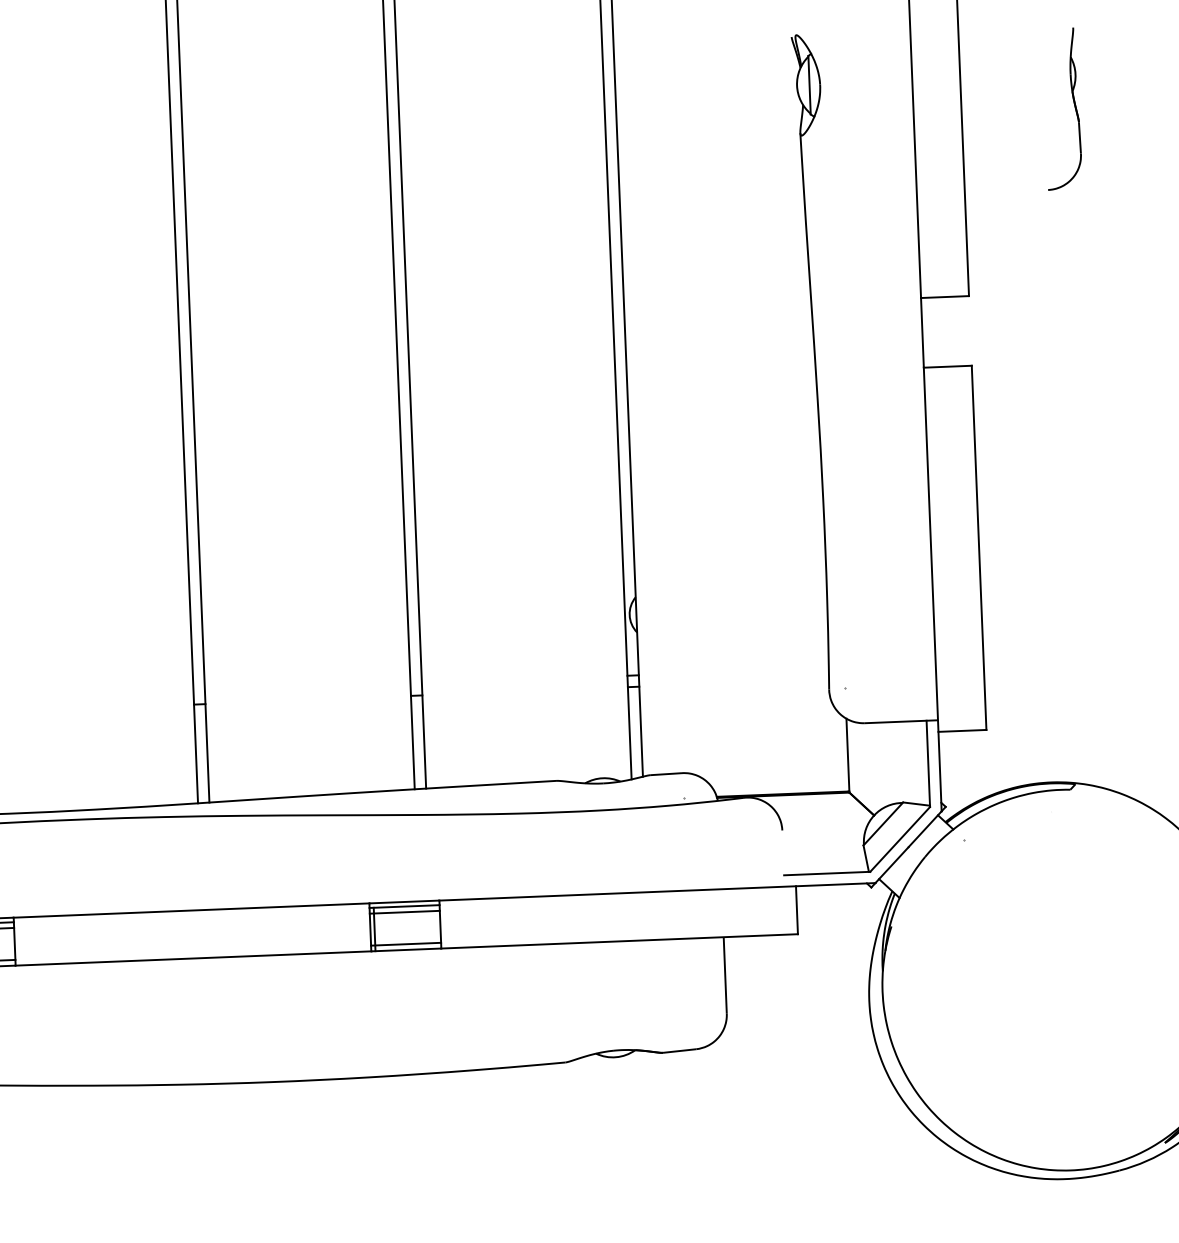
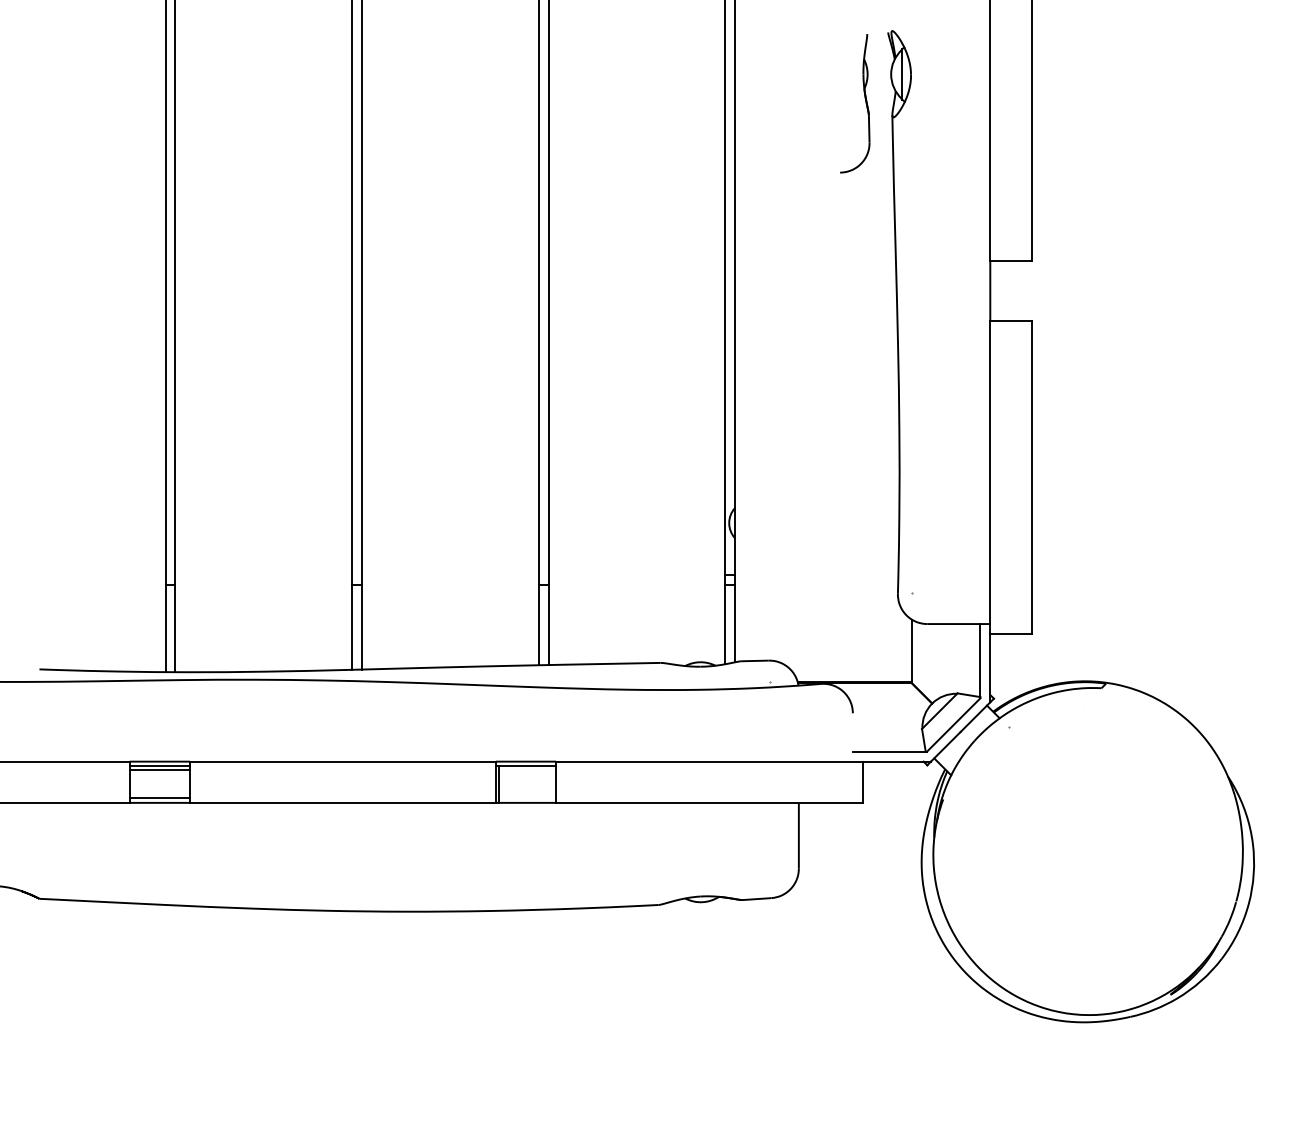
part: (1074, 108) -> (865, 103), moved
line: (404, 912) -> (525, 770), removed
line: (405, 943) -> (525, 797), removed

